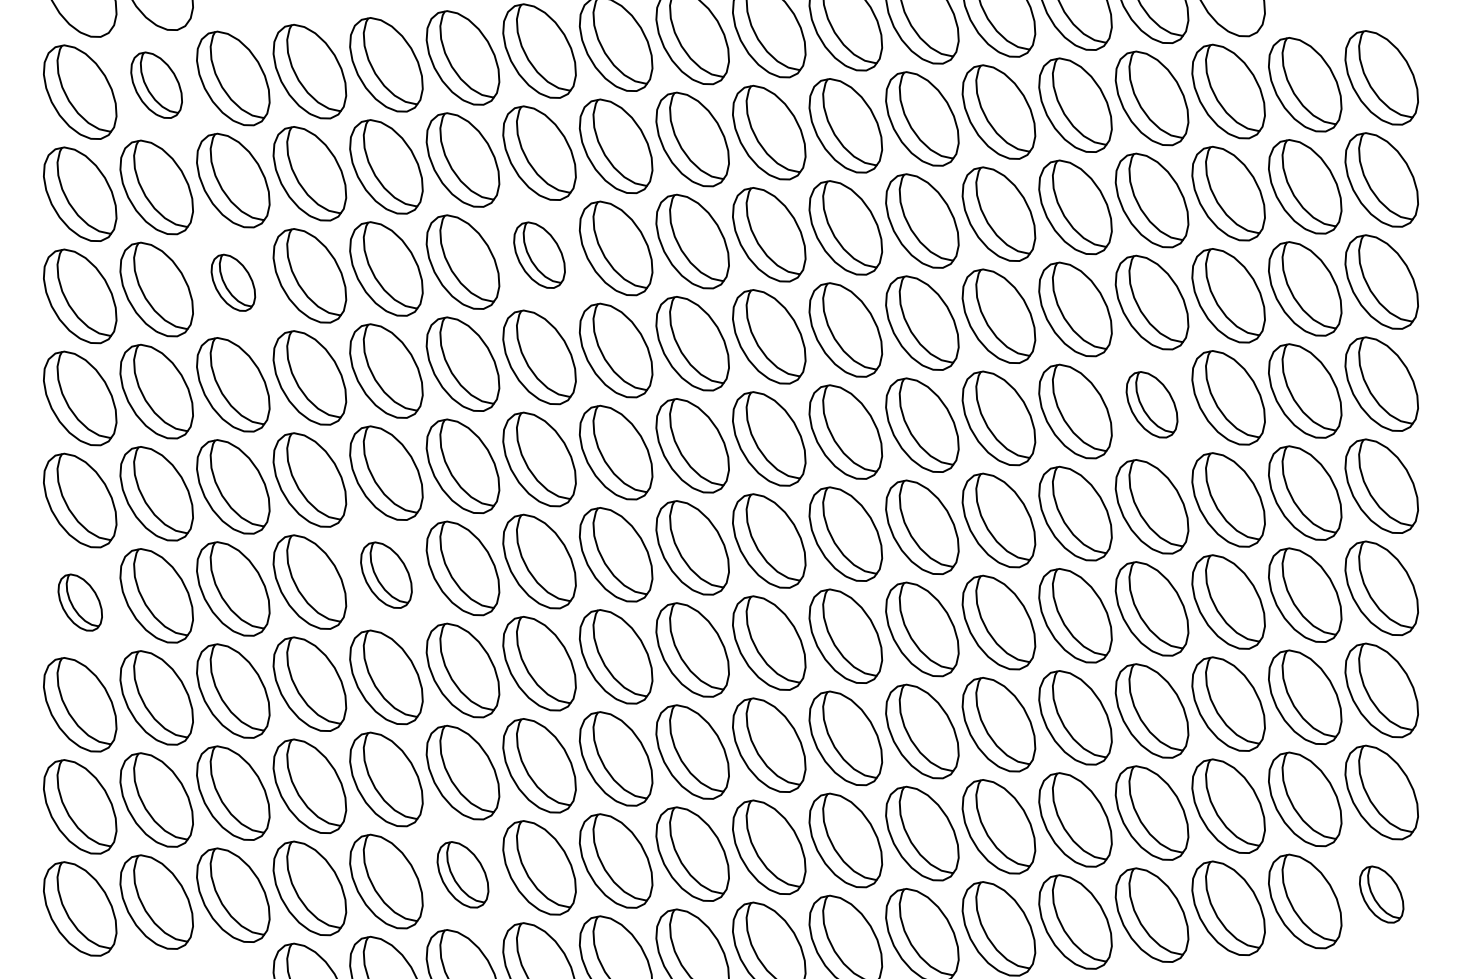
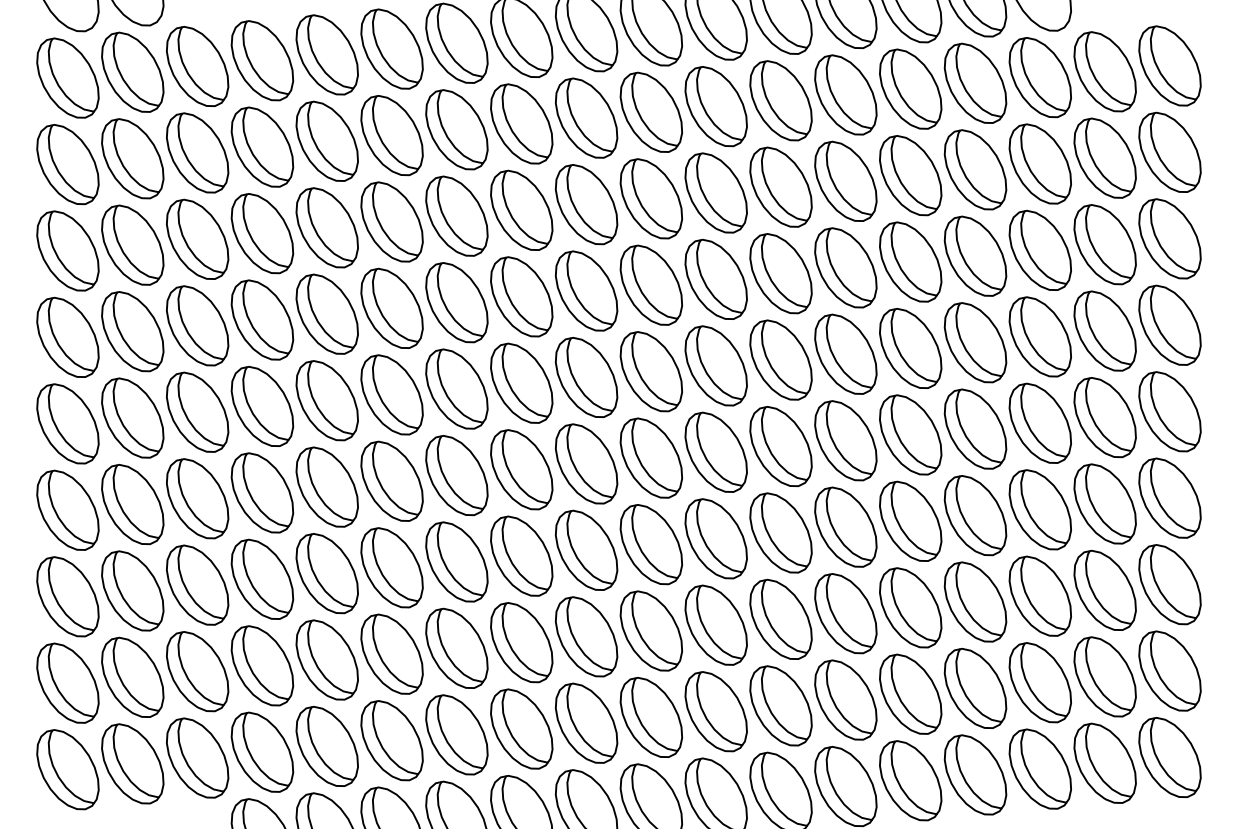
part: (156, 84) -> (132, 71), size x1.43
part: (539, 254) -> (456, 215), size x1.43
part: (233, 282) -> (197, 239), size x1.67
part: (1151, 404) -> (975, 342), size x1.43
part: (386, 574) -> (327, 486), size x1.43
part: (80, 602) -> (68, 510), size x1.67
part: (462, 874) -> (391, 740), size x1.43
part: (1381, 894) -> (1169, 757), size x1.67

